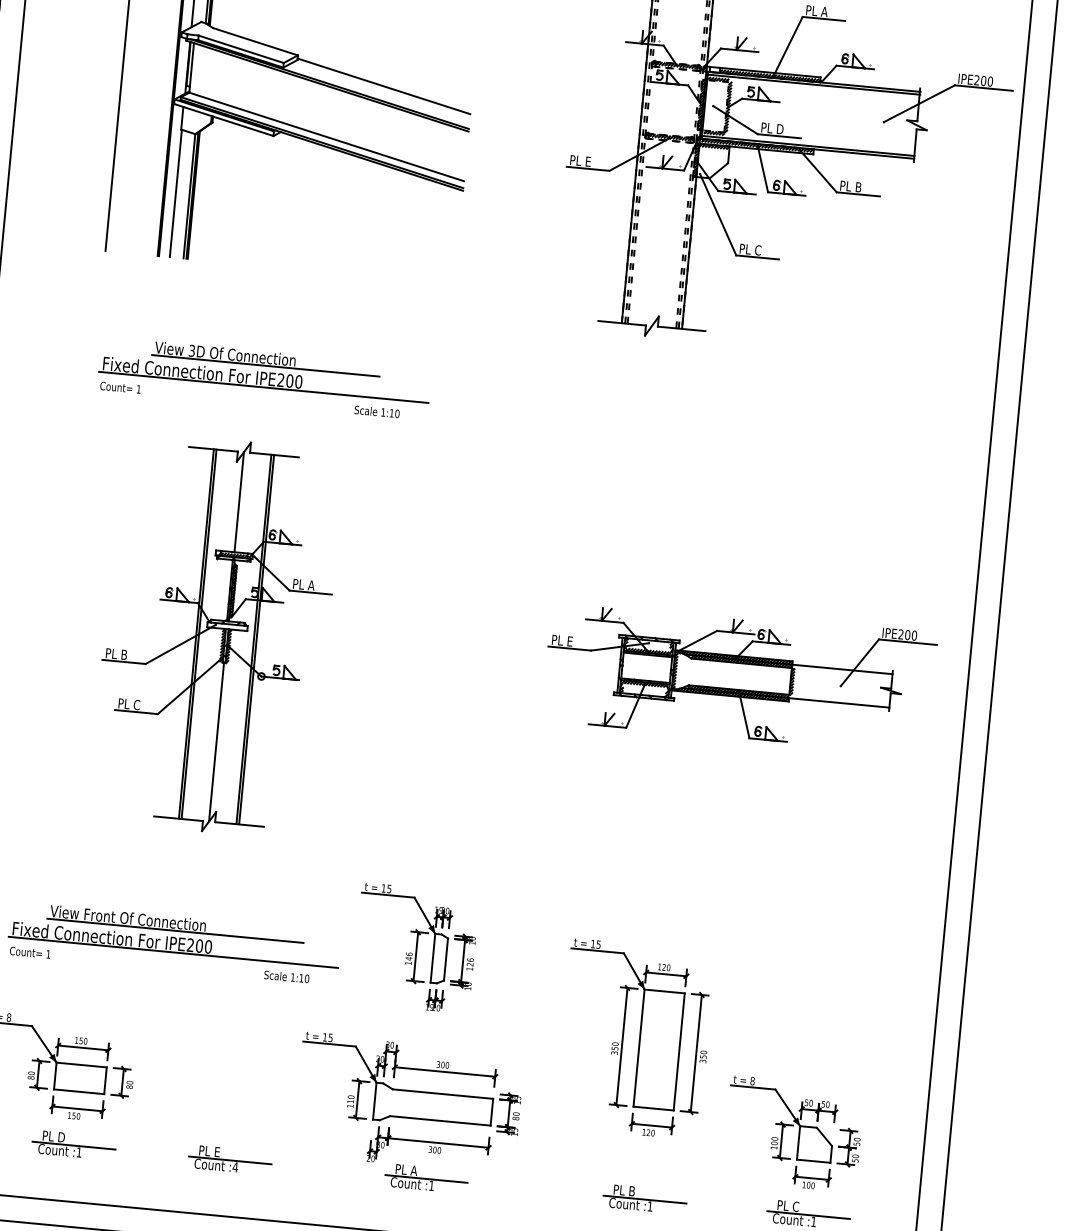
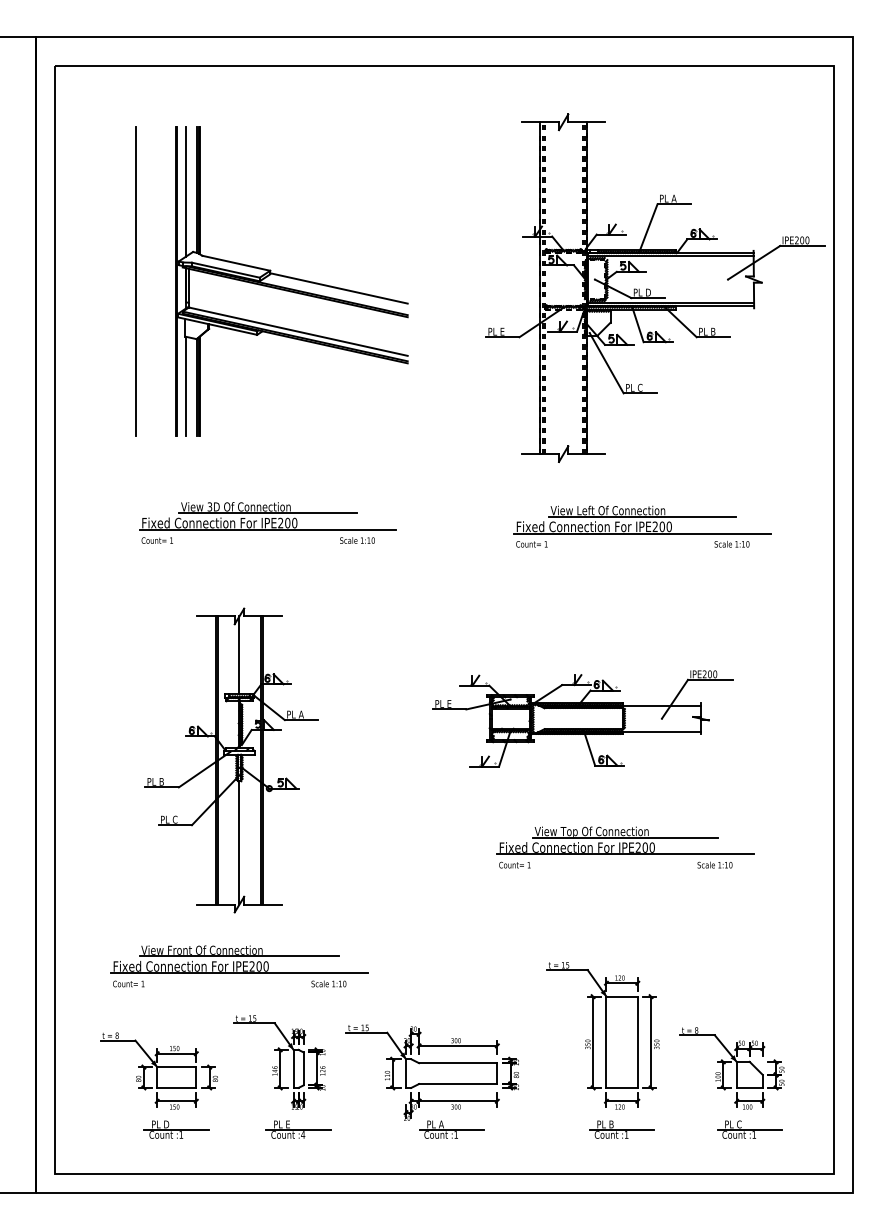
part: (744, 428) -> (642, 526), added
part: (216, 635) -> (231, 760), moved
part: (738, 676) -> (582, 718), moved
part: (683, 837) -> (625, 847), added
part: (415, 948) -> (279, 1062), moved
part: (634, 1038) -> (602, 1035), moved

